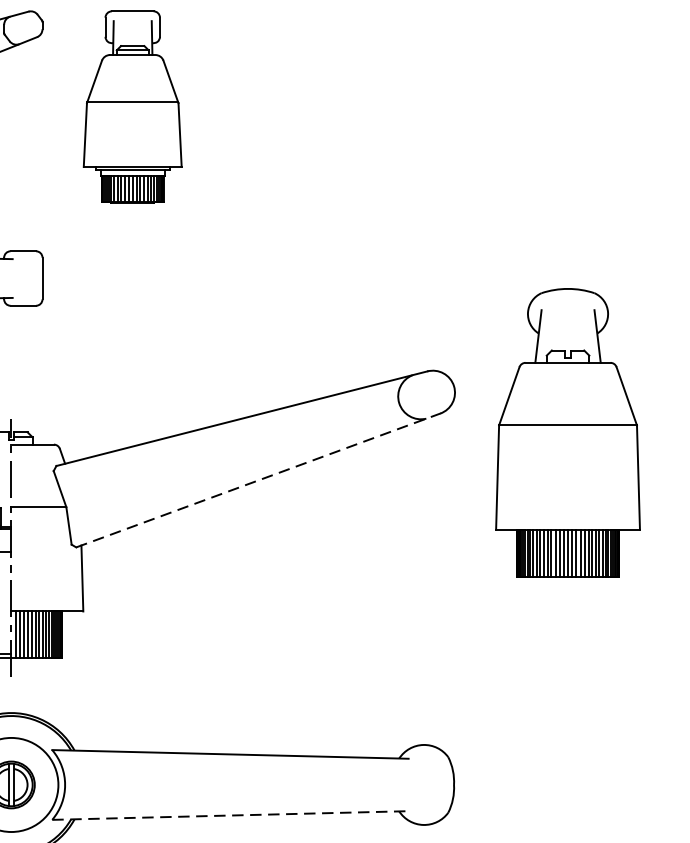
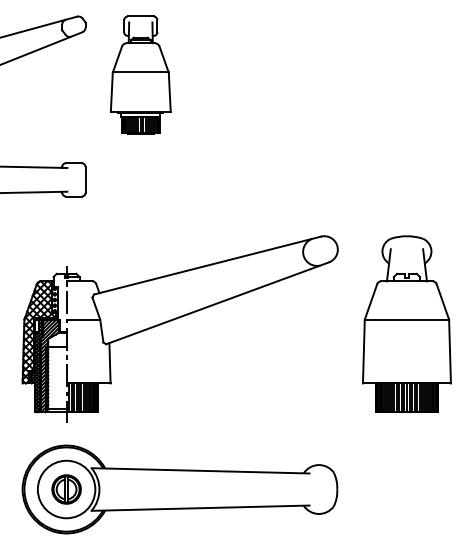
part: (567, 431) -> (406, 323), moved
line: (258, 480) -> (217, 303), dashed -> solid
line: (230, 816) -> (200, 508), dashed -> solid

